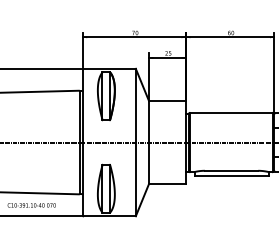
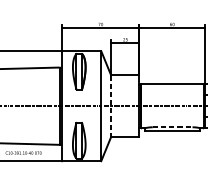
line: (149, 143) -> (111, 106), solid -> dashed
line: (231, 170) -> (172, 127), solid -> dashed

